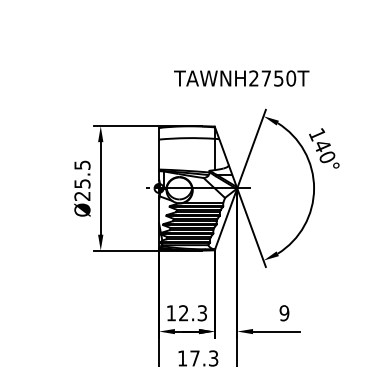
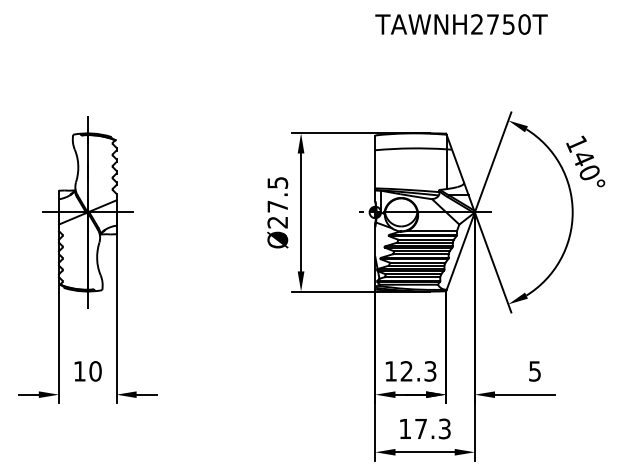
text: (241, 78) -> (461, 24), moved
text: (82, 183) -> (277, 206), Ø25.5 -> Ø27.5
text: (284, 313) -> (534, 371), 9 -> 5

